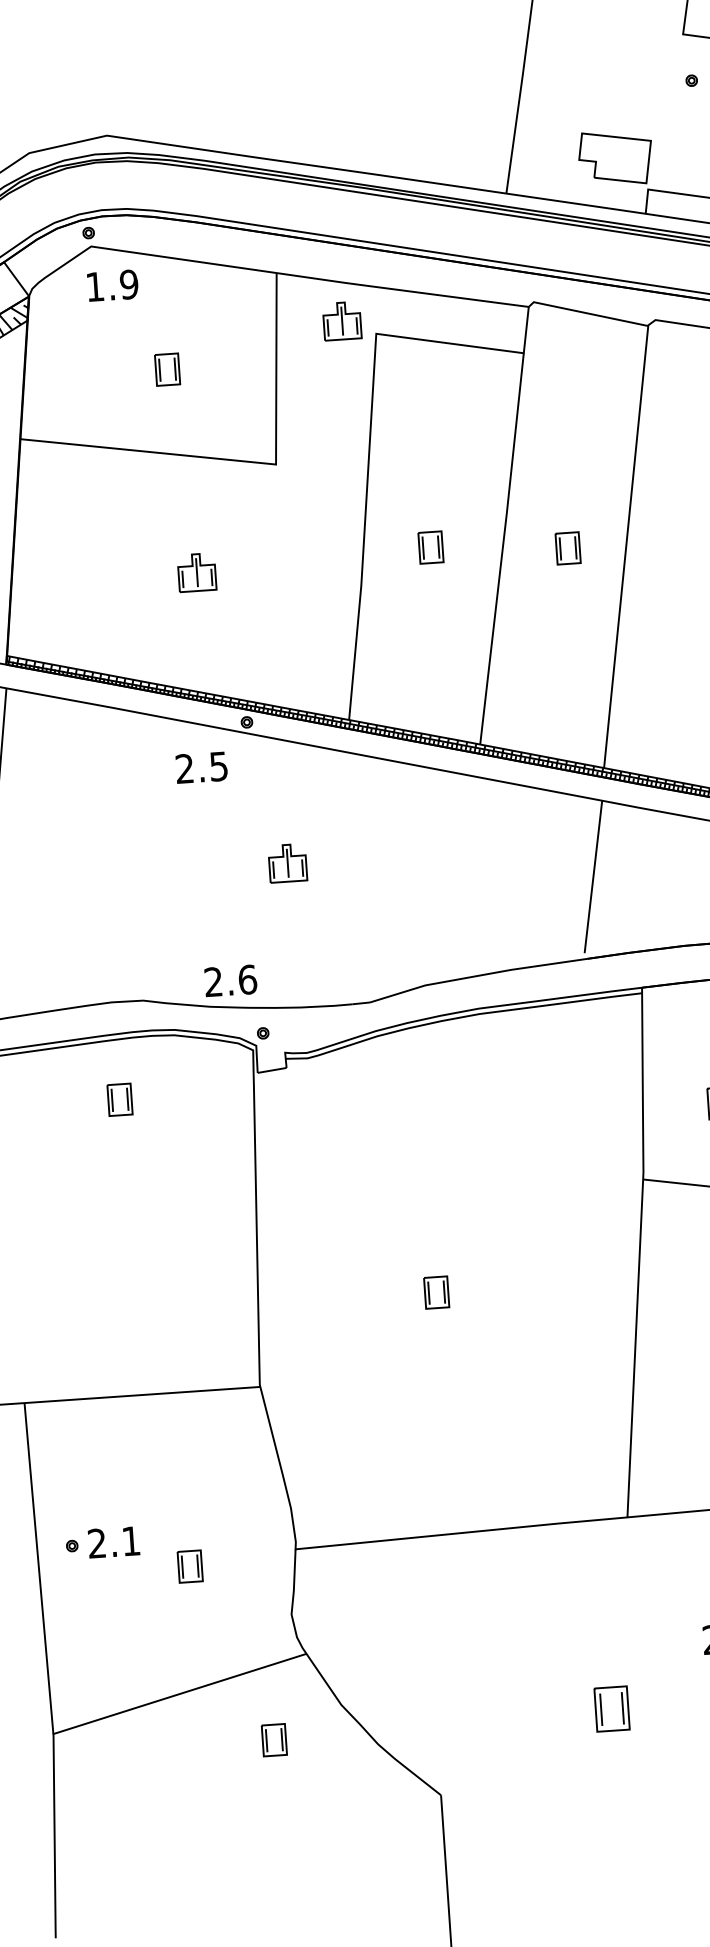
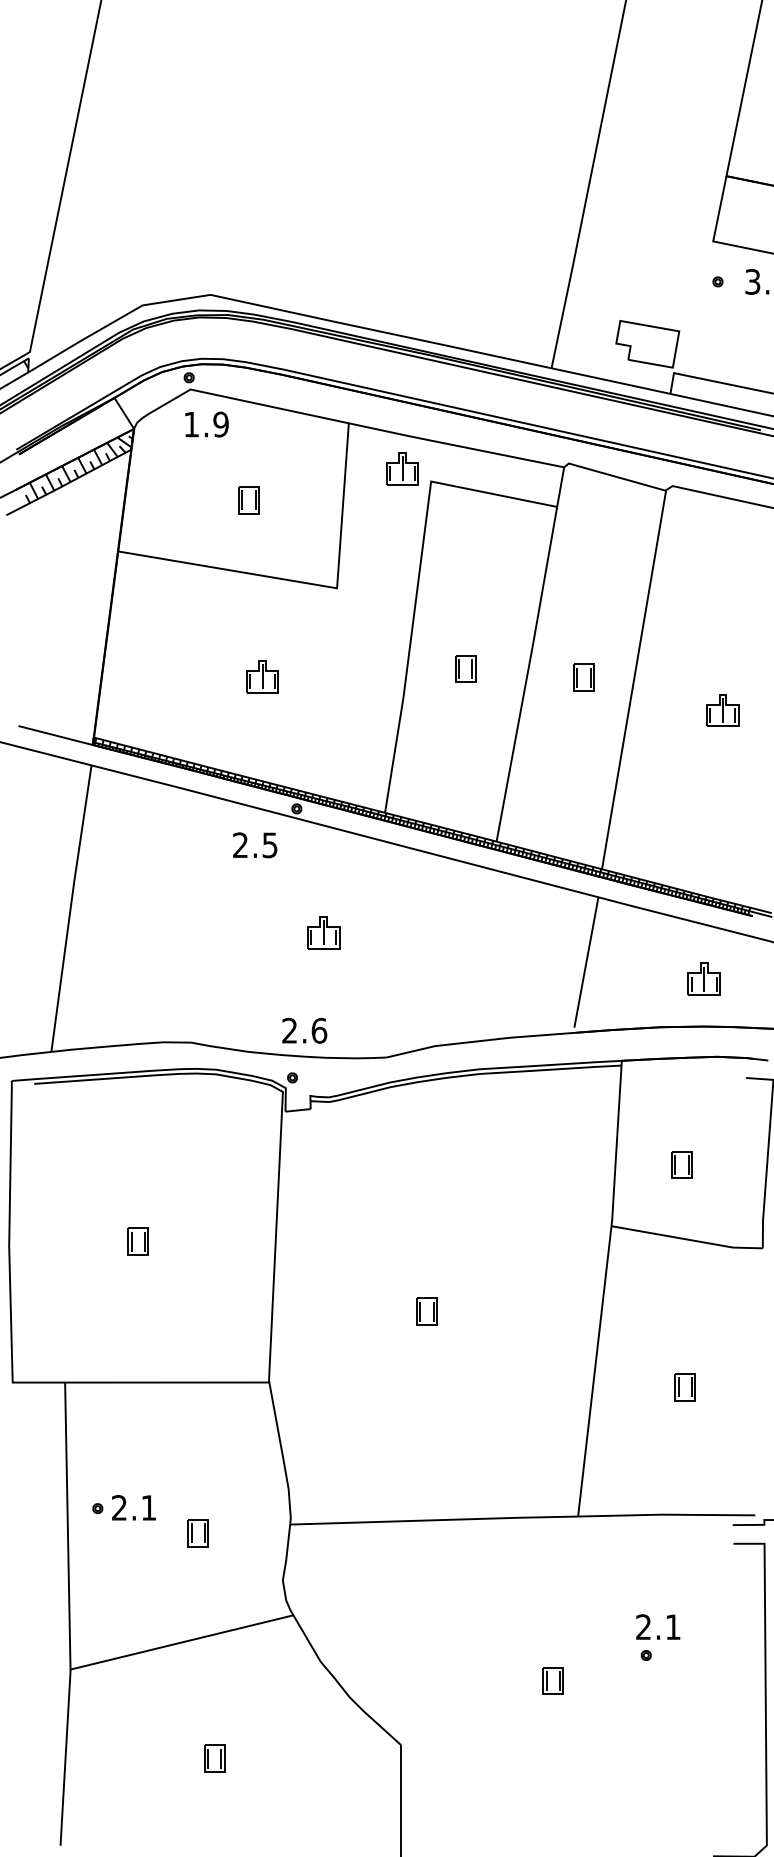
text: (230, 980) -> (304, 1030), moved
part: (119, 1099) -> (137, 1241), moved
part: (610, 1708) -> (552, 1680), size x0.71
part: (274, 1739) -> (214, 1758), moved

